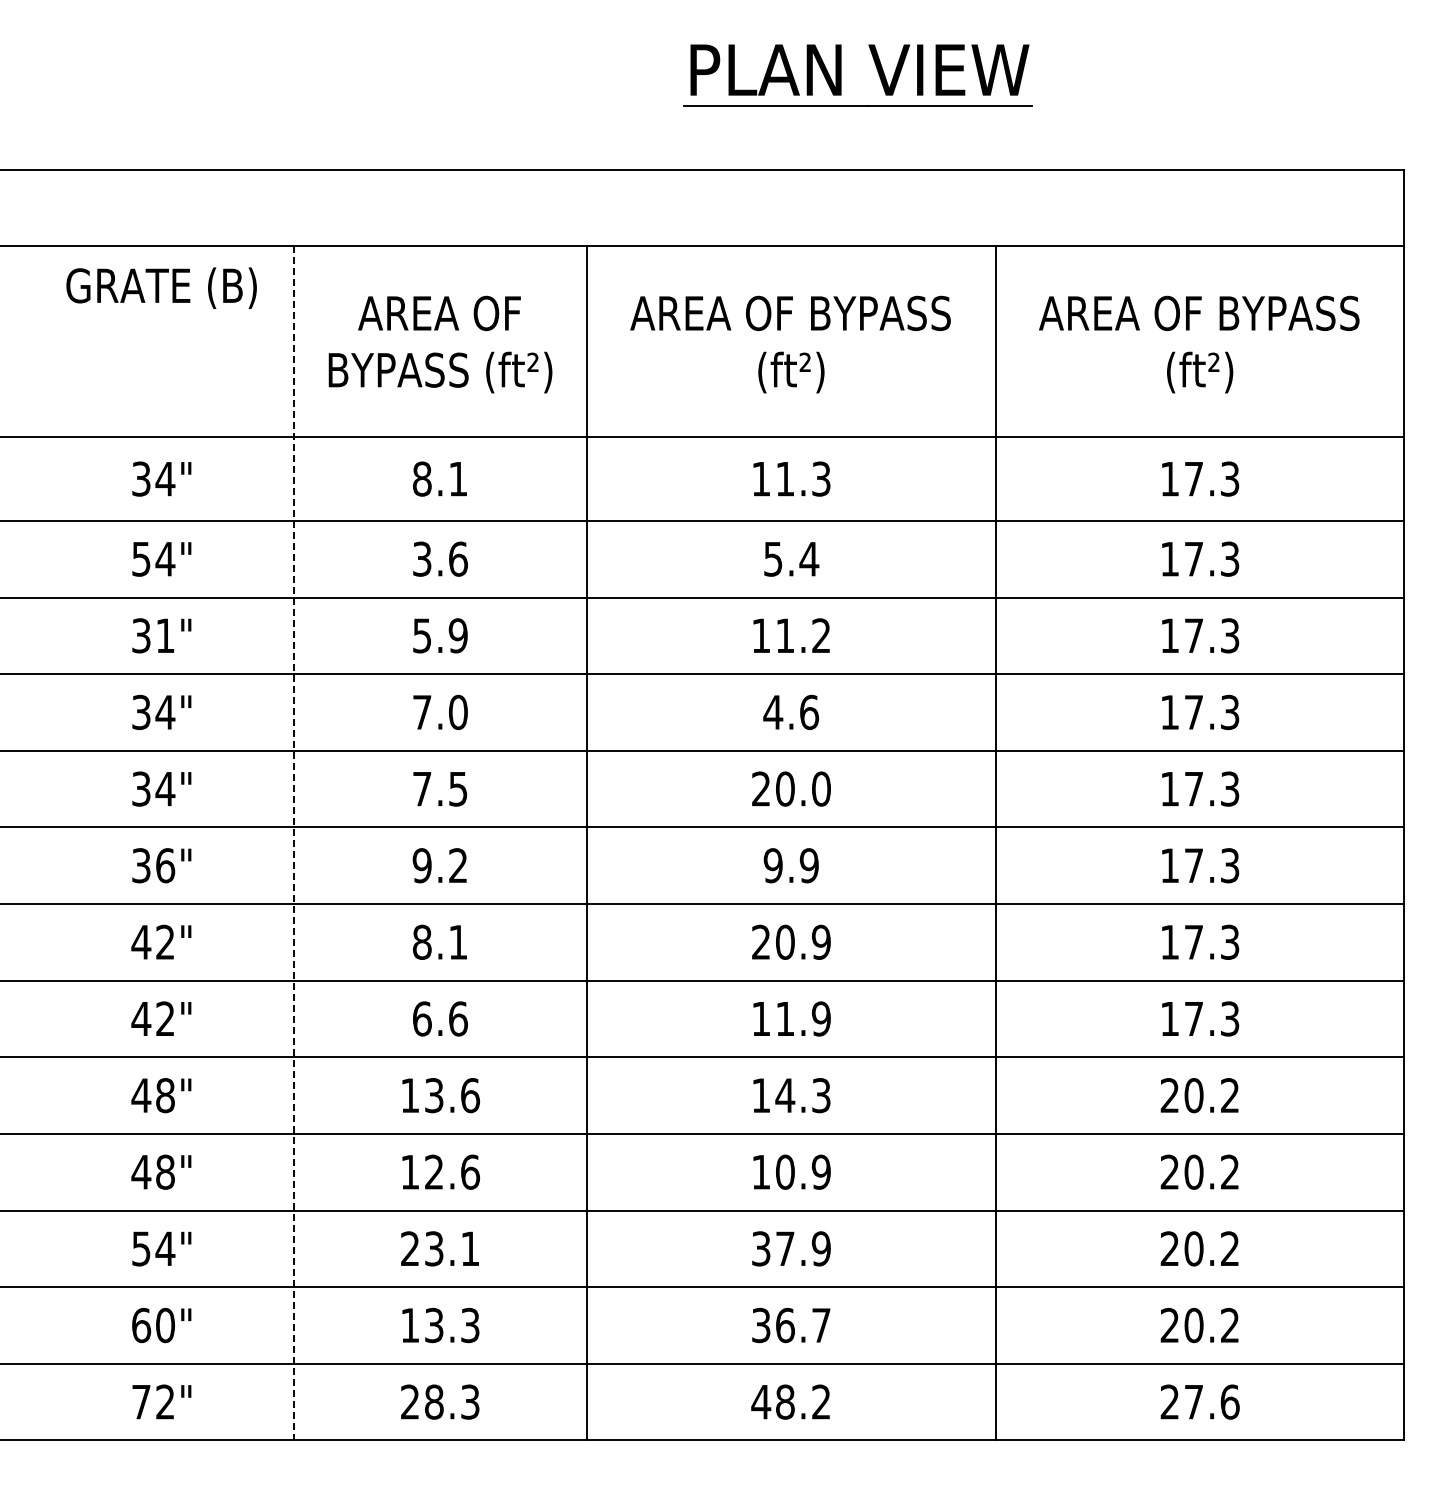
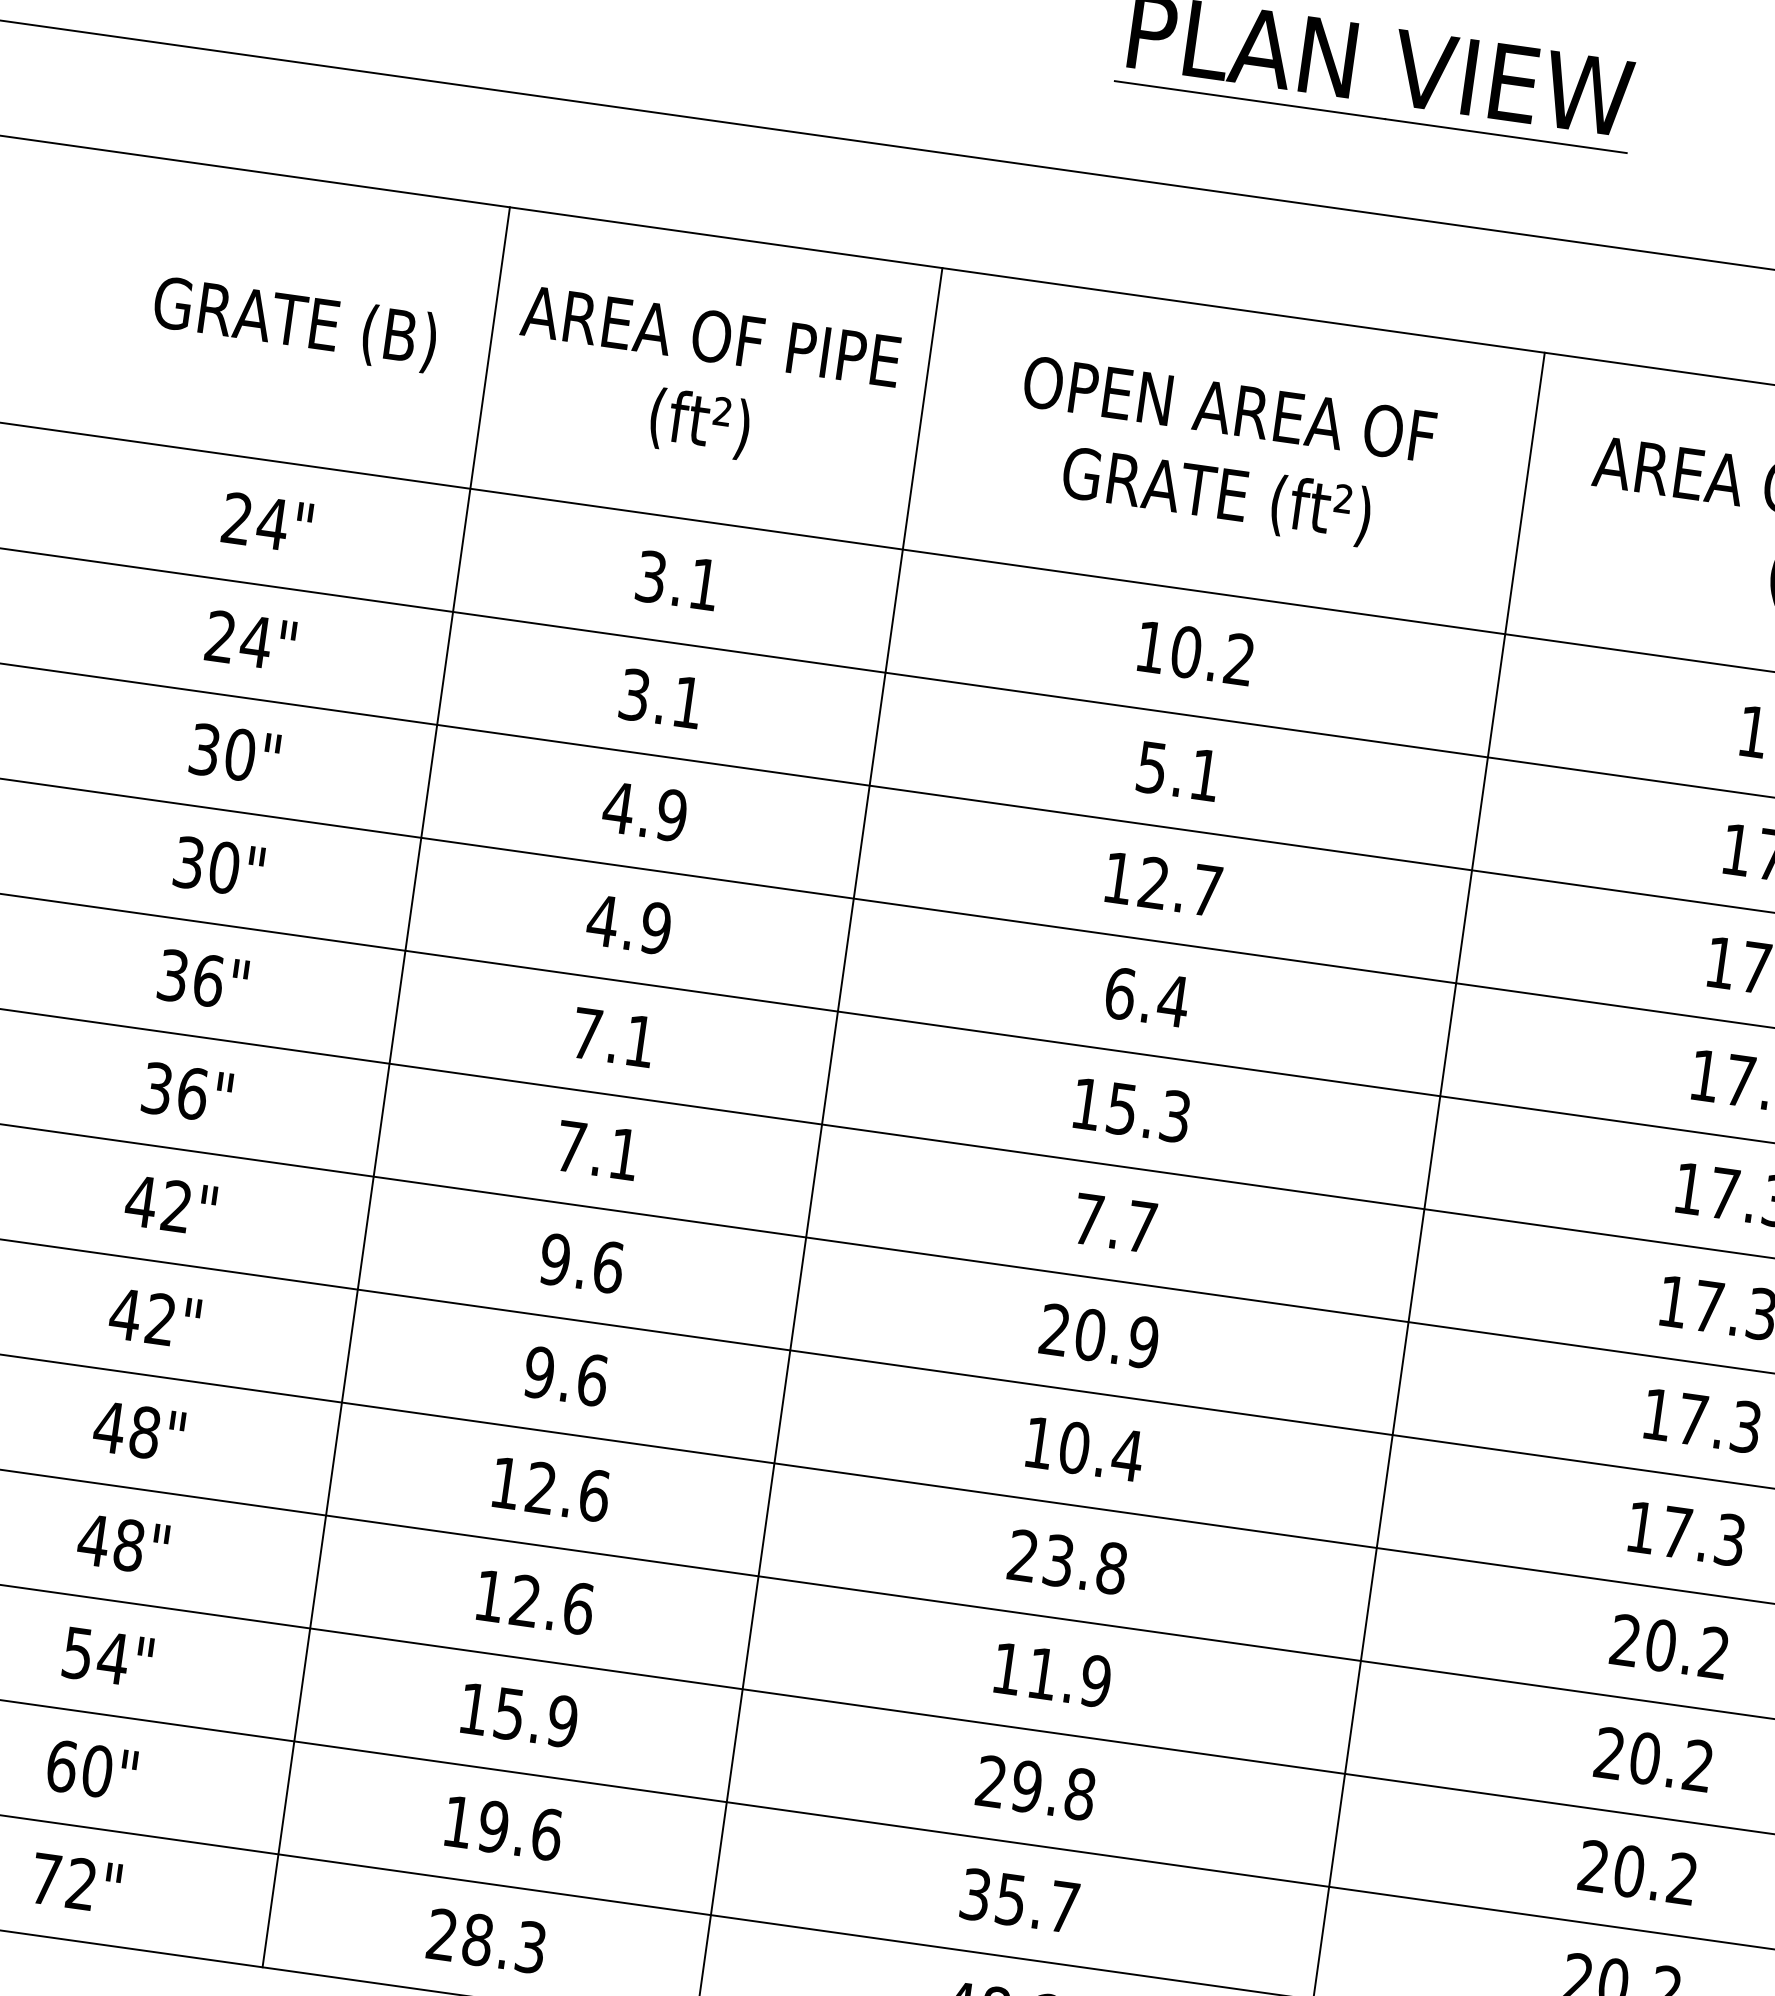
text: (161, 287) -> (294, 323), moved
text: (438, 344) -> (703, 381), AREA OF BYPASS (ft²) -> AREA OF PIPE (ft²)
text: (790, 344) -> (1221, 454), AREA OF BYPASS (ft²) -> OPEN AREA OF GRATE (ft²)
text: (141, 478) -> (237, 517), 34" -> 24"
text: (422, 478) -> (651, 576), 8.1 -> 3.1
text: (803, 478) -> (1213, 655), 11.3 -> 10.2
text: (141, 558) -> (220, 635), 54" -> 24"
text: (458, 558) -> (688, 701), 3.6 -> 3.1
text: (809, 559) -> (1205, 775), 5.4 -> 5.1
text: (165, 635) -> (240, 754), 31" -> 30"
text: (422, 635) -> (619, 807), 5.9 -> 4.9
text: (803, 635) -> (1180, 886), 11.2 -> 12.7
text: (165, 712) -> (224, 867), 34" -> 30"
text: (439, 712) -> (628, 924), 7.0 -> 4.9
text: (791, 712) -> (1147, 997), 4.6 -> 6.4
text: (165, 788) -> (208, 979), 34" -> 36"
text: (791, 788) -> (1131, 1109), 20.0 -> 15.3
text: (458, 789) -> (640, 1041), 7.5 -> 7.1
line: (293, 843) -> (385, 1087), dashed -> solid
text: (439, 865) -> (596, 1150), 9.2 -> 7.1
text: (790, 865) -> (1113, 1222), 9.9 -> 7.7
text: (439, 941) -> (580, 1262), 8.1 -> 9.6
text: (421, 1018) -> (538, 1371), 6.6 -> 9.6
text: (803, 1018) -> (1101, 1450), 11.9 -> 10.4
text: (434, 1095) -> (541, 1488), 13.6 -> 12.6
text: (791, 1095) -> (1067, 1561), 14.3 -> 23.8
text: (785, 1171) -> (1043, 1672), 10.9 -> 11.9
text: (440, 1248) -> (518, 1714), 23.1 -> 15.9
text: (791, 1248) -> (1036, 1787), 37.9 -> 29.8
text: (452, 1325) -> (520, 1830), 13.3 -> 19.6
text: (785, 1325) -> (1011, 1899), 36.7 -> 35.7

